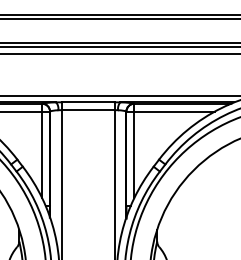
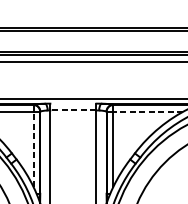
line: (87, 102) -> (72, 103), removed
line: (88, 110) -> (73, 110), solid -> dashed
line: (174, 111) -> (148, 111), solid -> dashed
line: (42, 154) -> (33, 148), solid -> dashed

